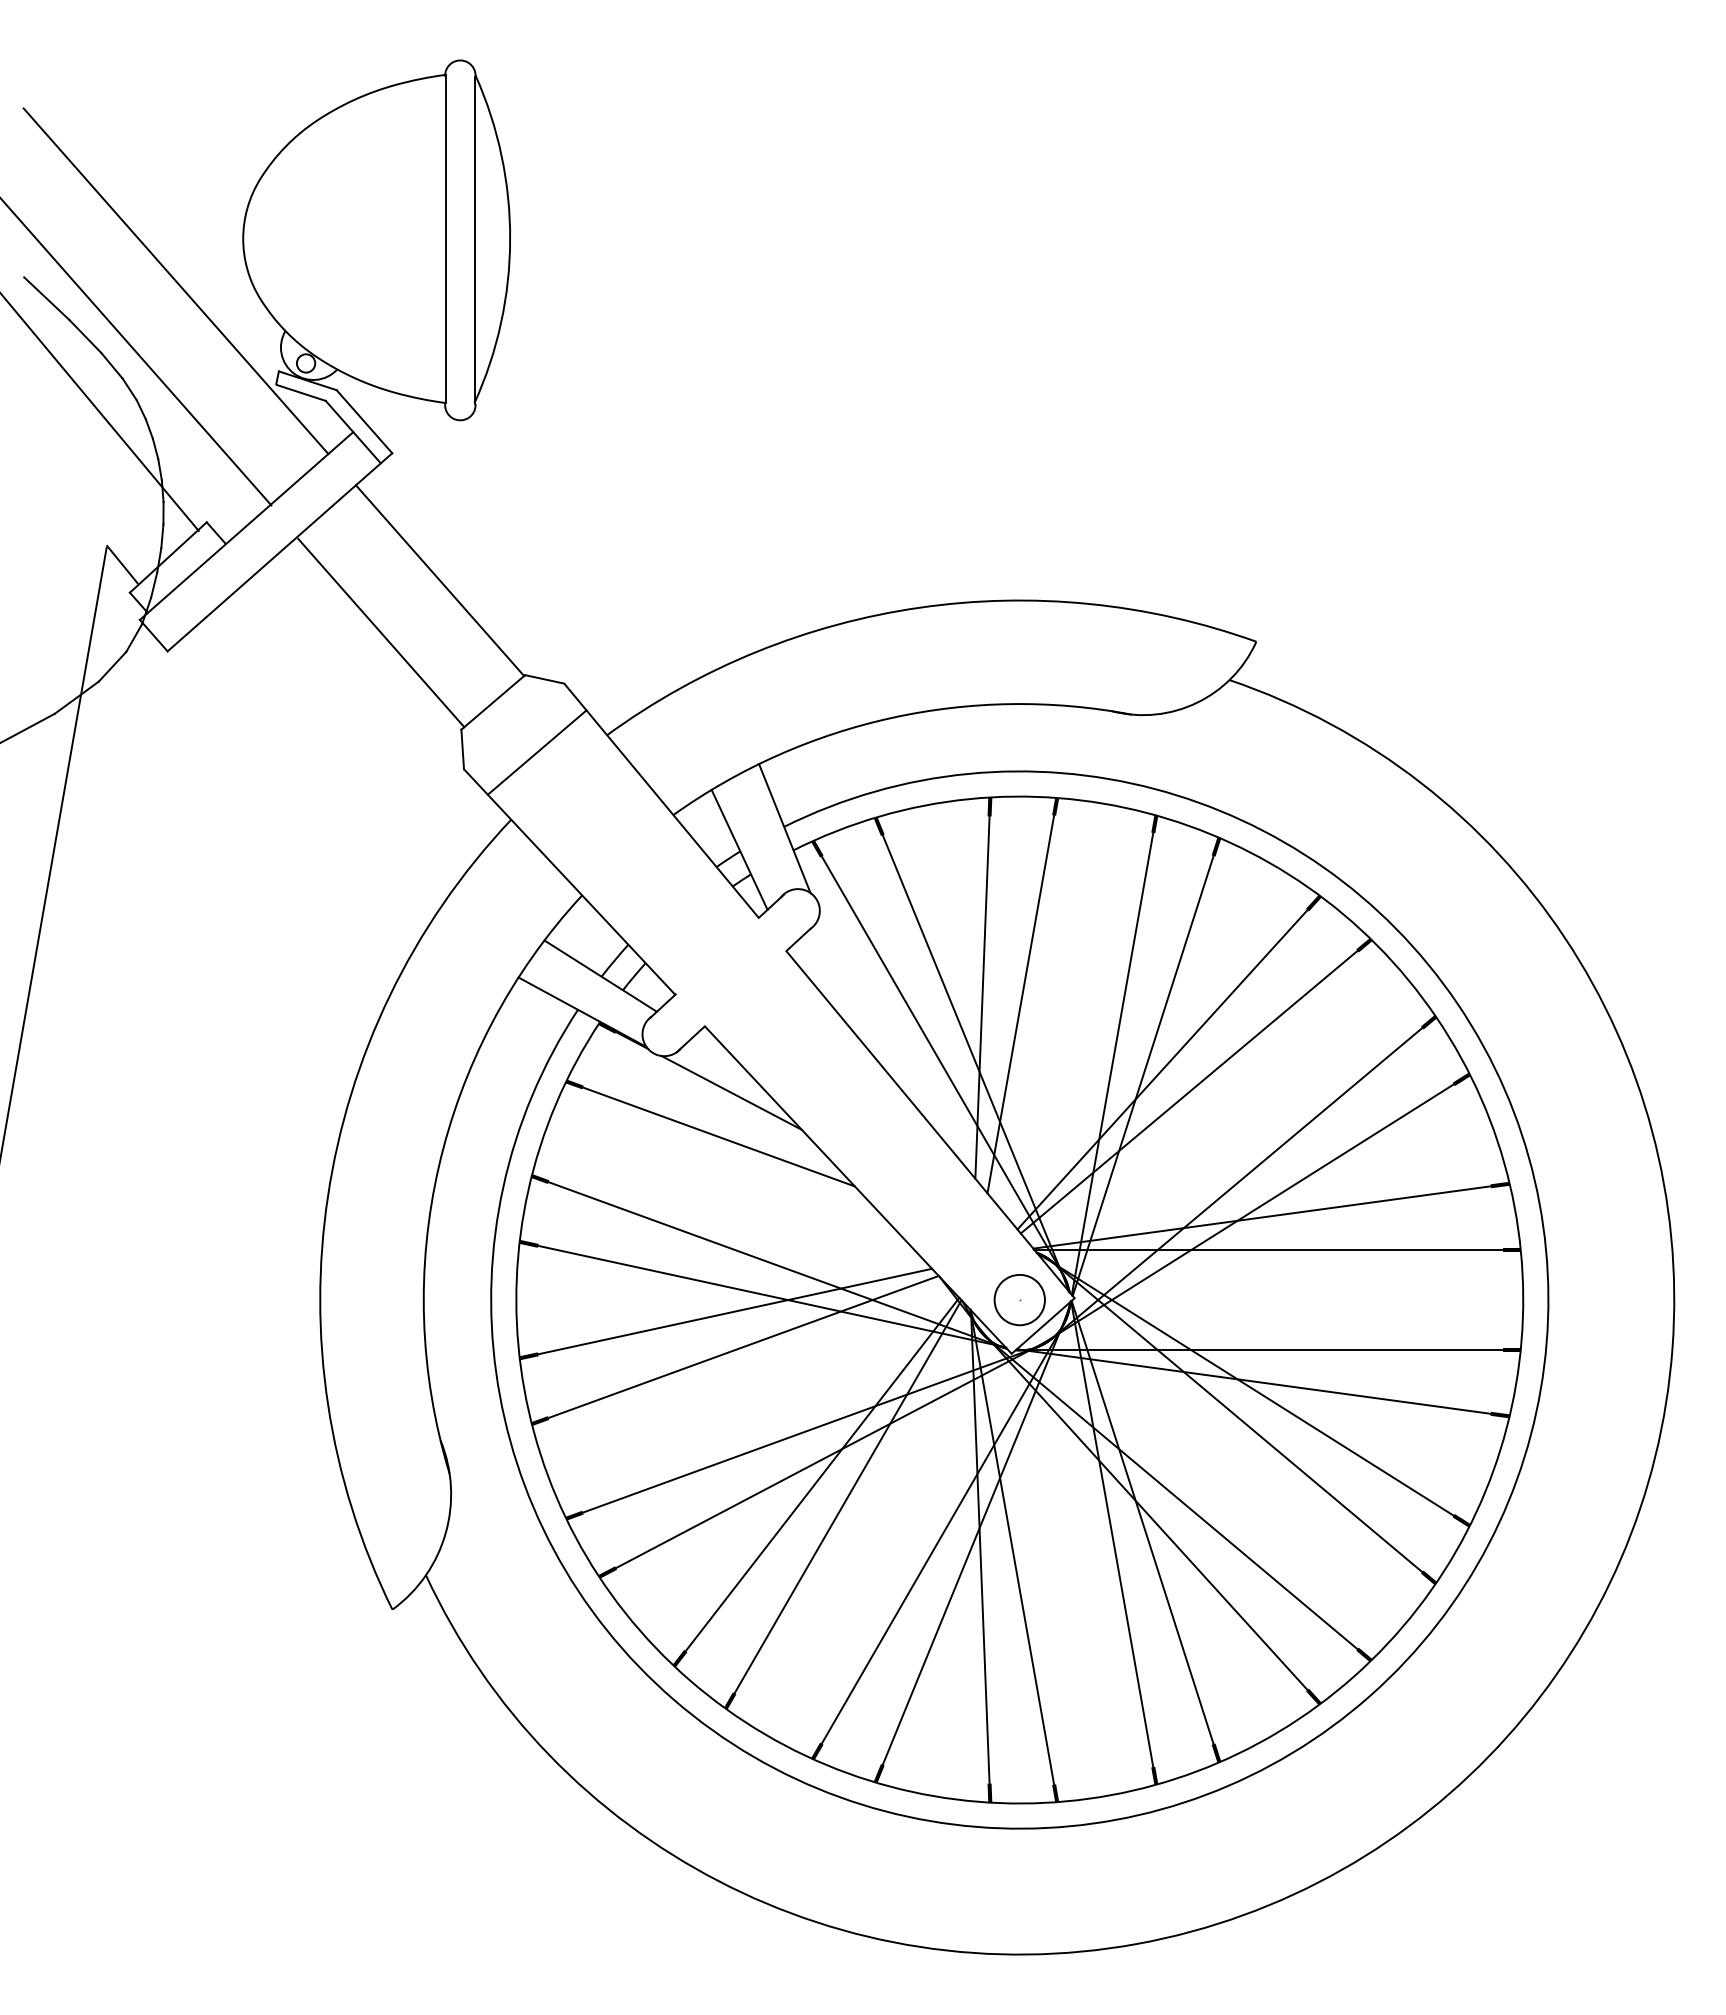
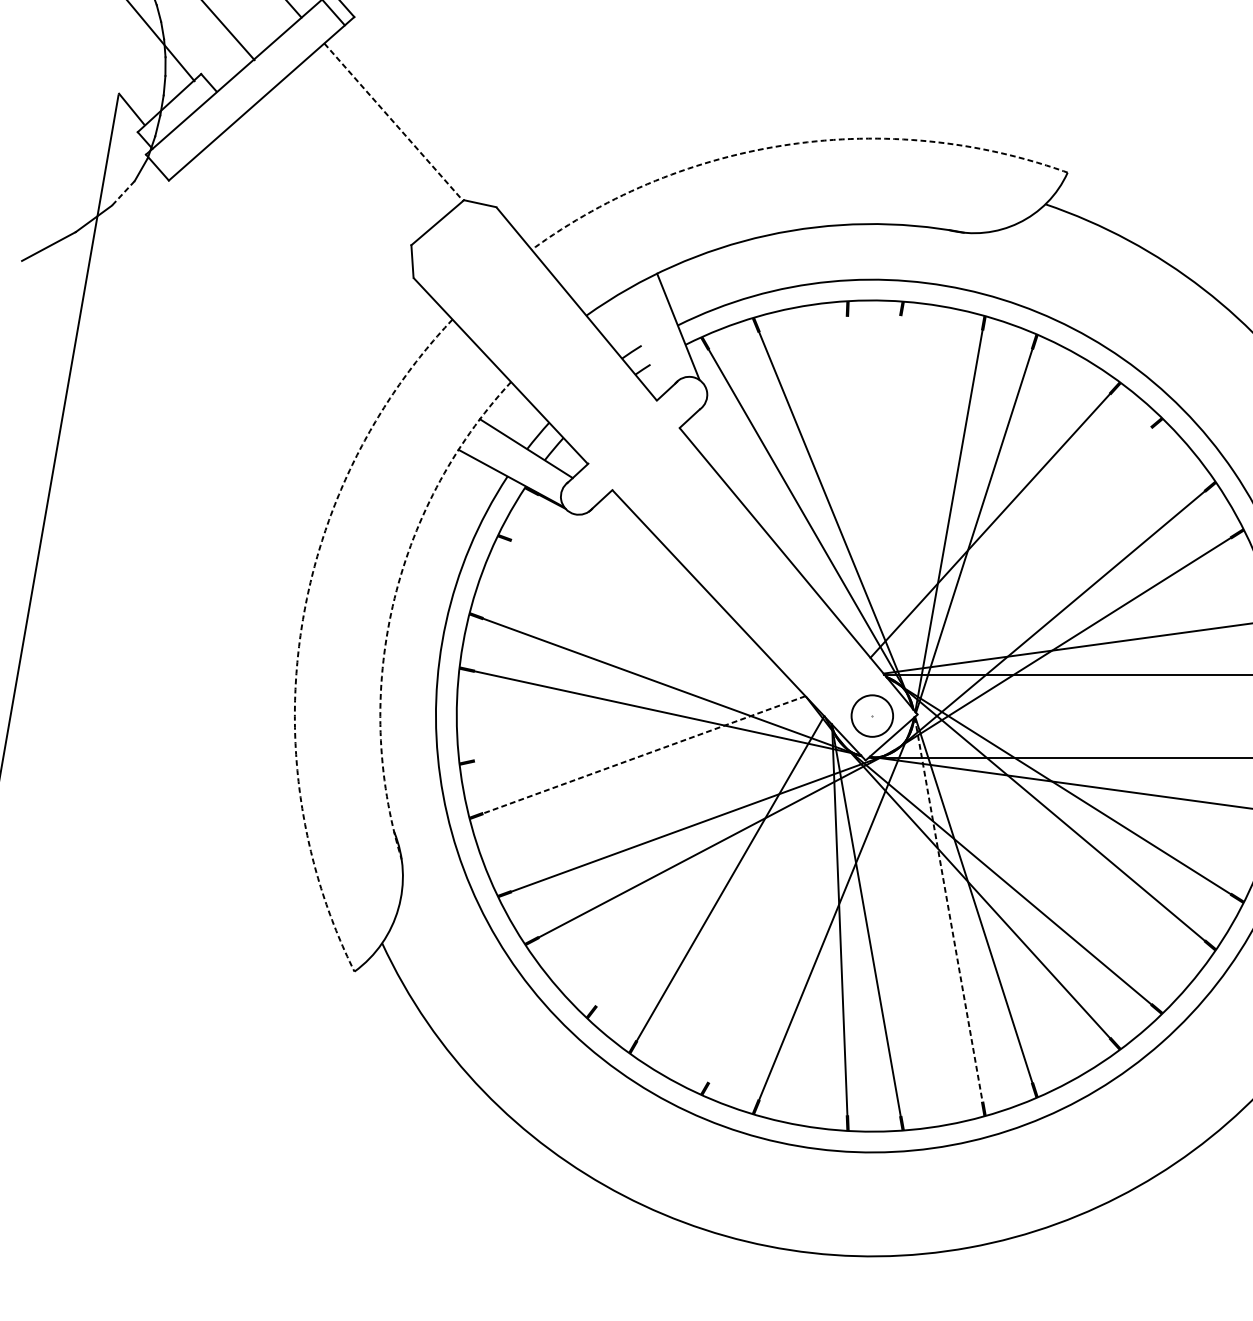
line: (440, 581) -> (394, 122), solid -> dashed
arc: (920, 607) -> (790, 144), solid -> dashed
line: (381, 633) -> (345, 165), removed
line: (112, 667) -> (123, 193), solid -> dashed
line: (536, 752) -> (473, 264), removed
line: (739, 849) -> (640, 344), removed
line: (982, 997) -> (841, 466), removed
line: (1020, 1004) -> (872, 472), removed
line: (1188, 1091) -> (1011, 543), removed
line: (731, 1092) -> (634, 544), removed
line: (718, 1136) -> (623, 581), removed
arc: (438, 1166) -> (392, 605), solid -> dashed
arc: (328, 1196) -> (301, 630), solid -> dashed
line: (735, 1311) -> (637, 725), removed
line: (743, 1346) -> (644, 754), solid -> dashed
line: (822, 1474) -> (709, 860), removed
line: (942, 1534) -> (808, 909), removed
line: (1112, 1534) -> (948, 909), solid -> dashed

